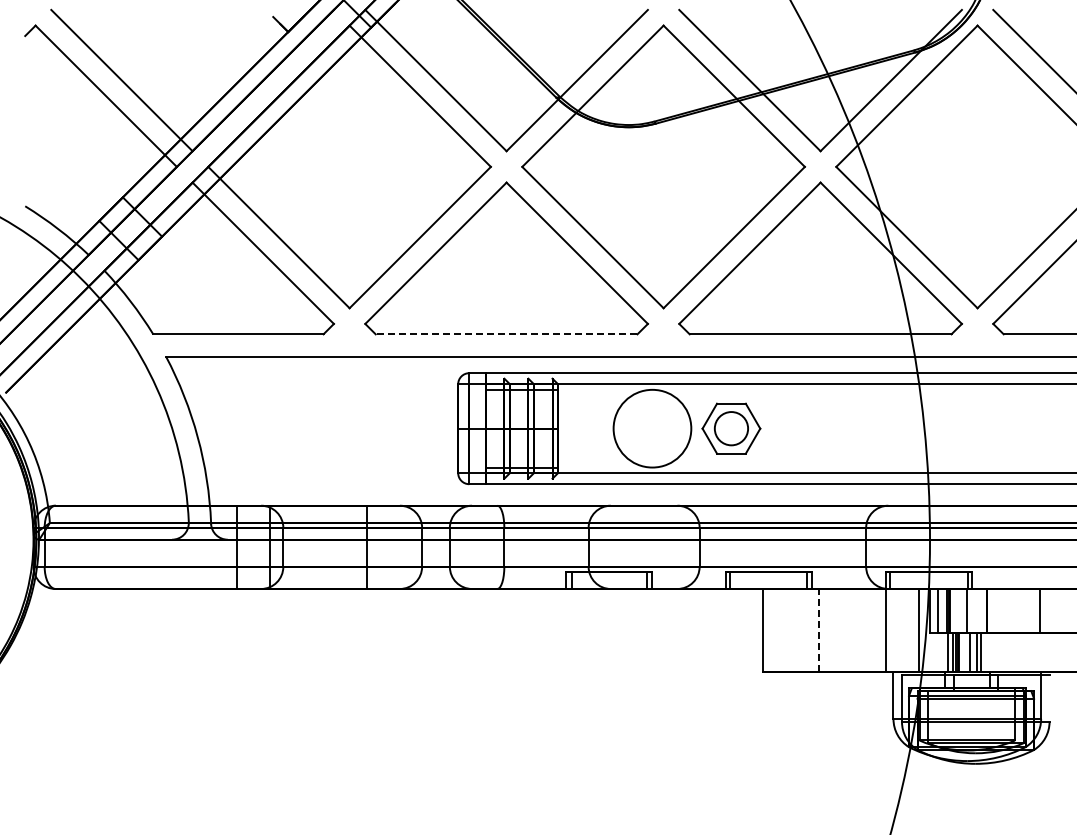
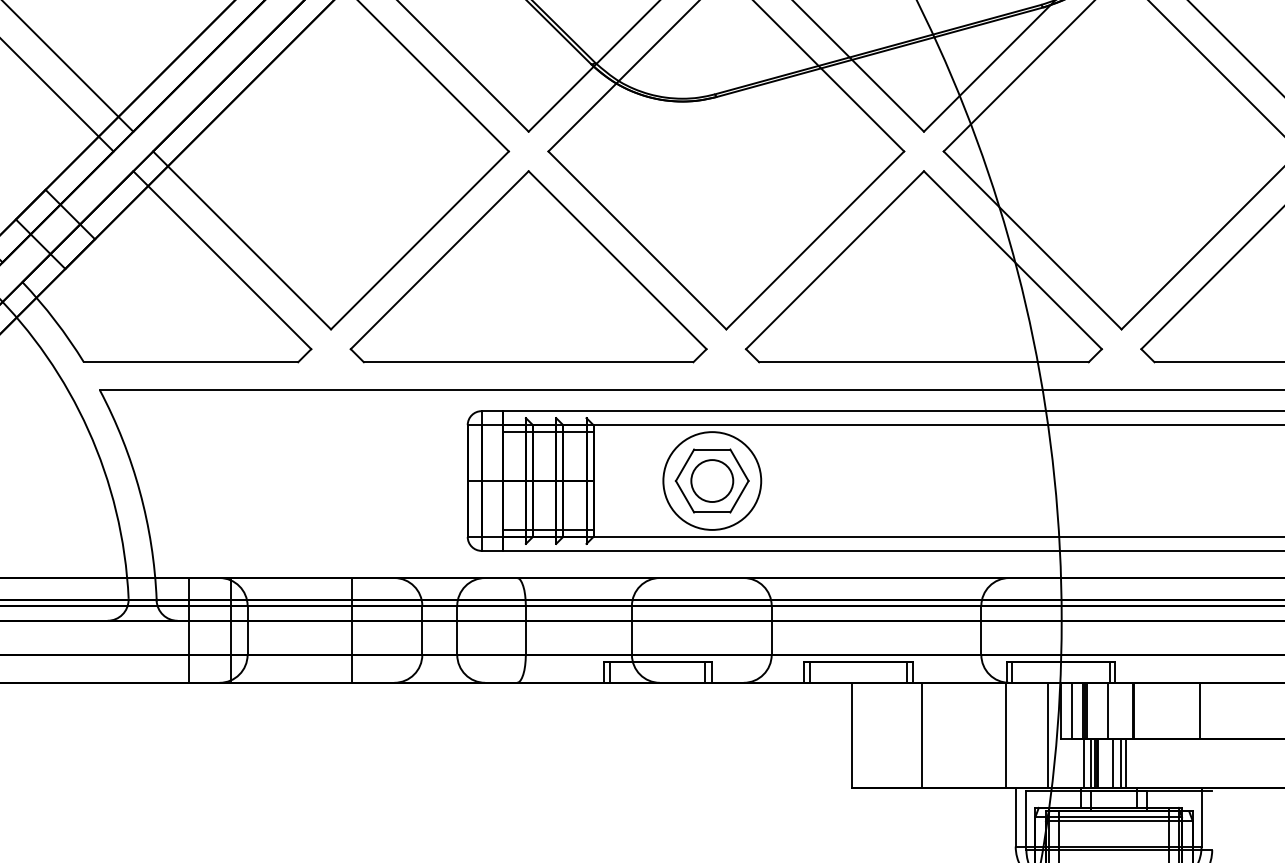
line: (506, 334) -> (528, 362), dashed -> solid
part: (731, 428) -> (712, 480), moved
line: (818, 630) -> (921, 735), dashed -> solid

